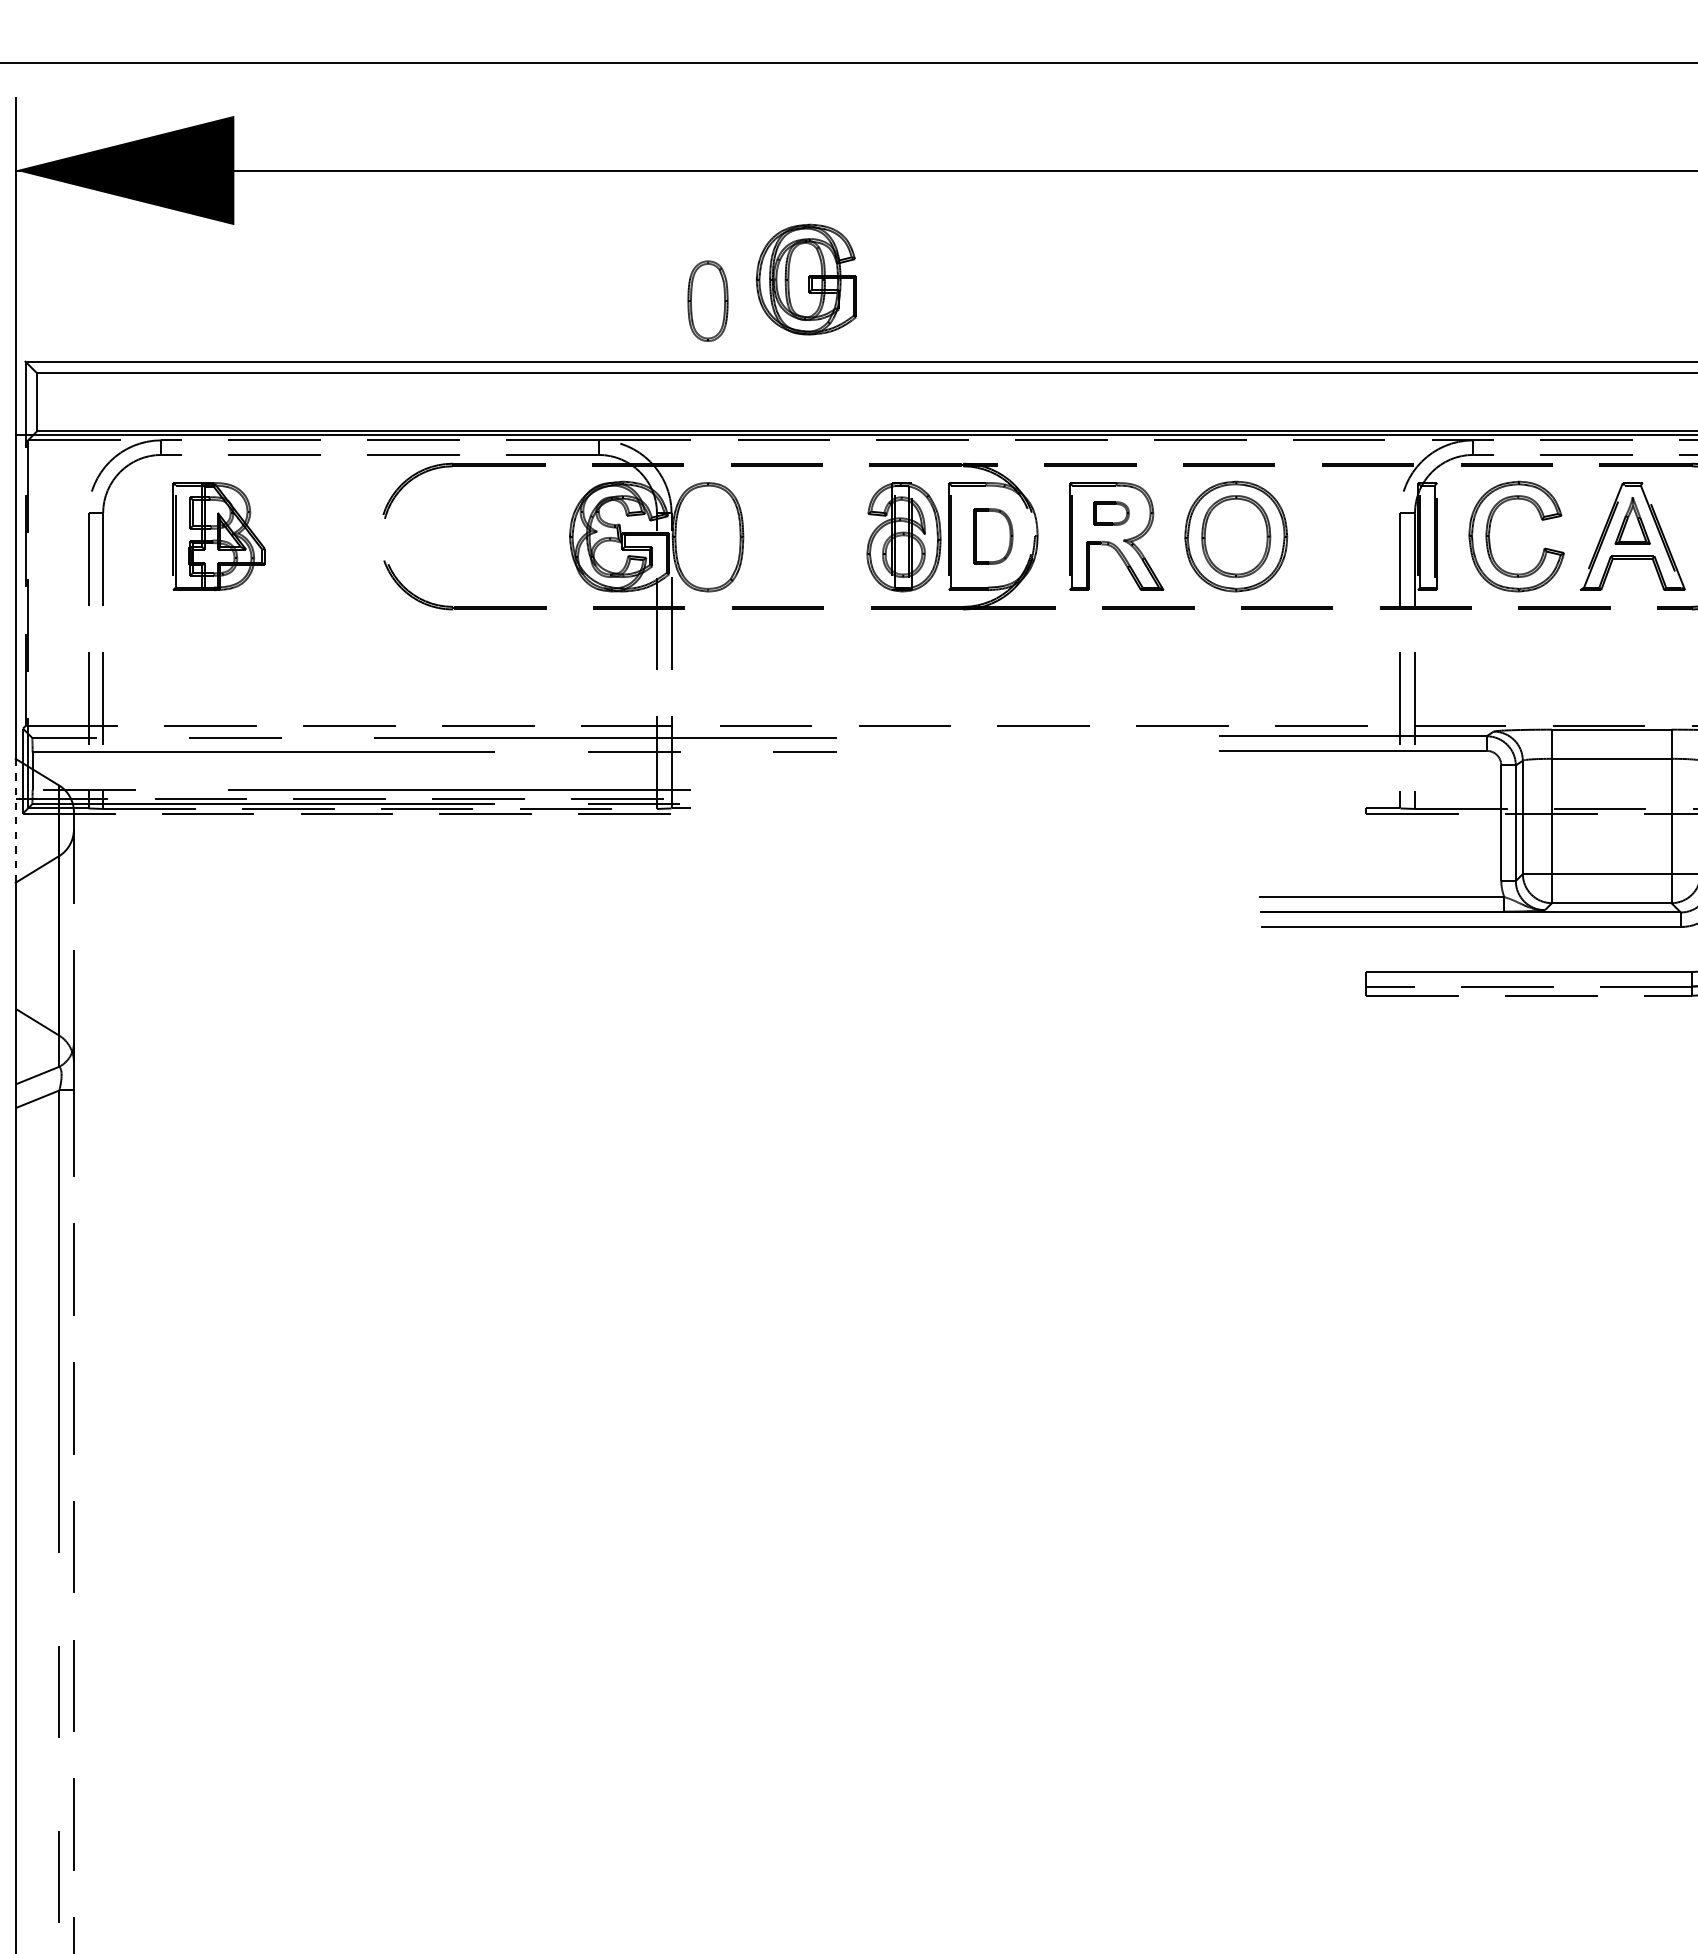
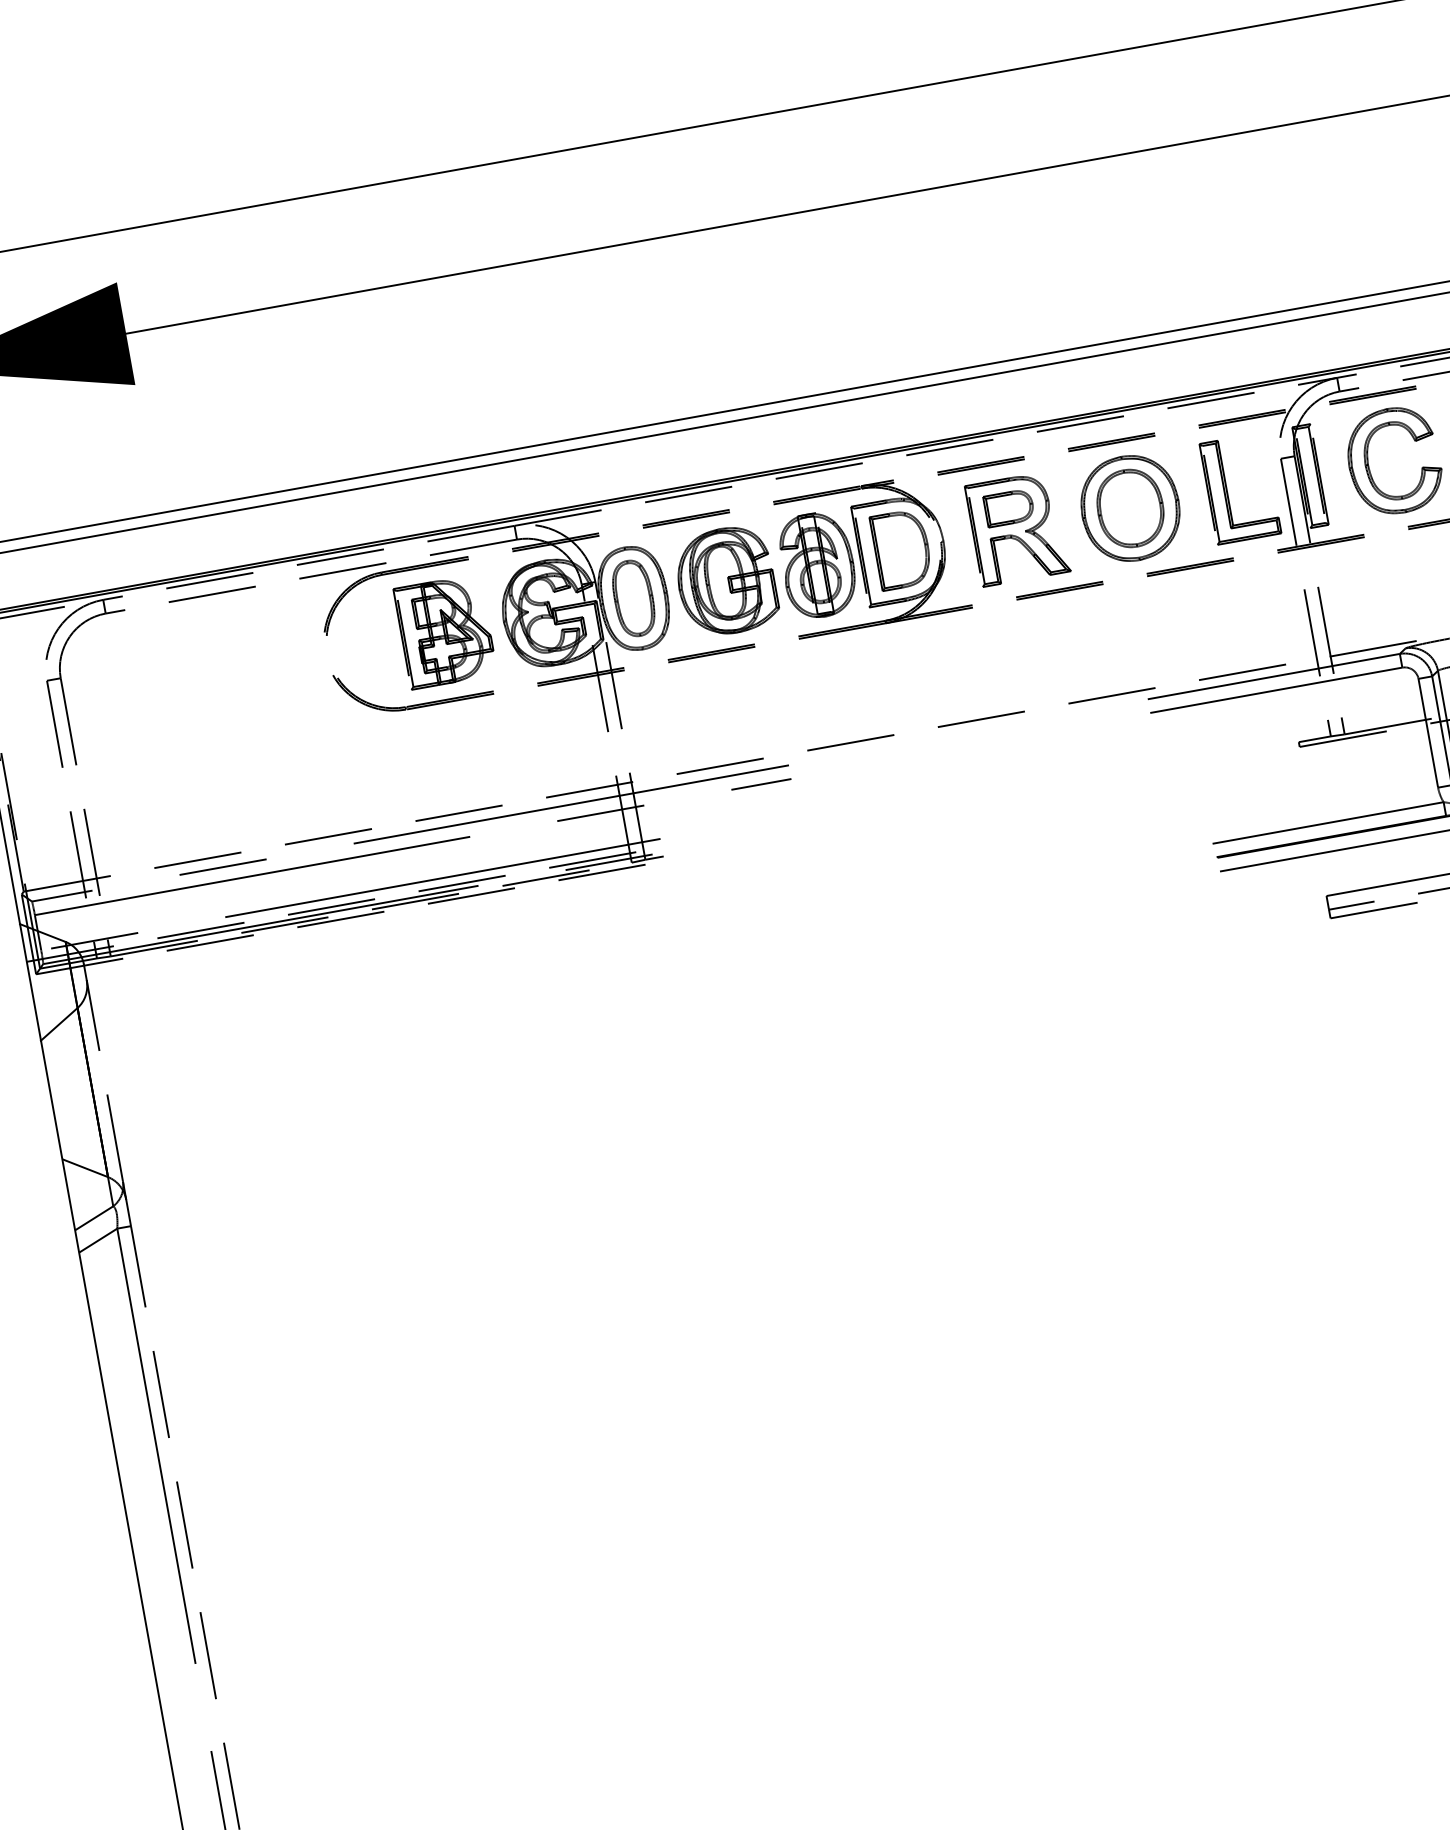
part: (805, 279) -> (725, 581), moved
part: (707, 300) -> (633, 597), moved
part: (1111, 513) -> (1009, 507), size x1.43
part: (218, 536) -> (445, 631), moved
part: (993, 536) -> (902, 549), size x1.43
part: (1339, 536) -> (1227, 490), added
line: (15, 820) -> (30, 982), dashed -> solid

